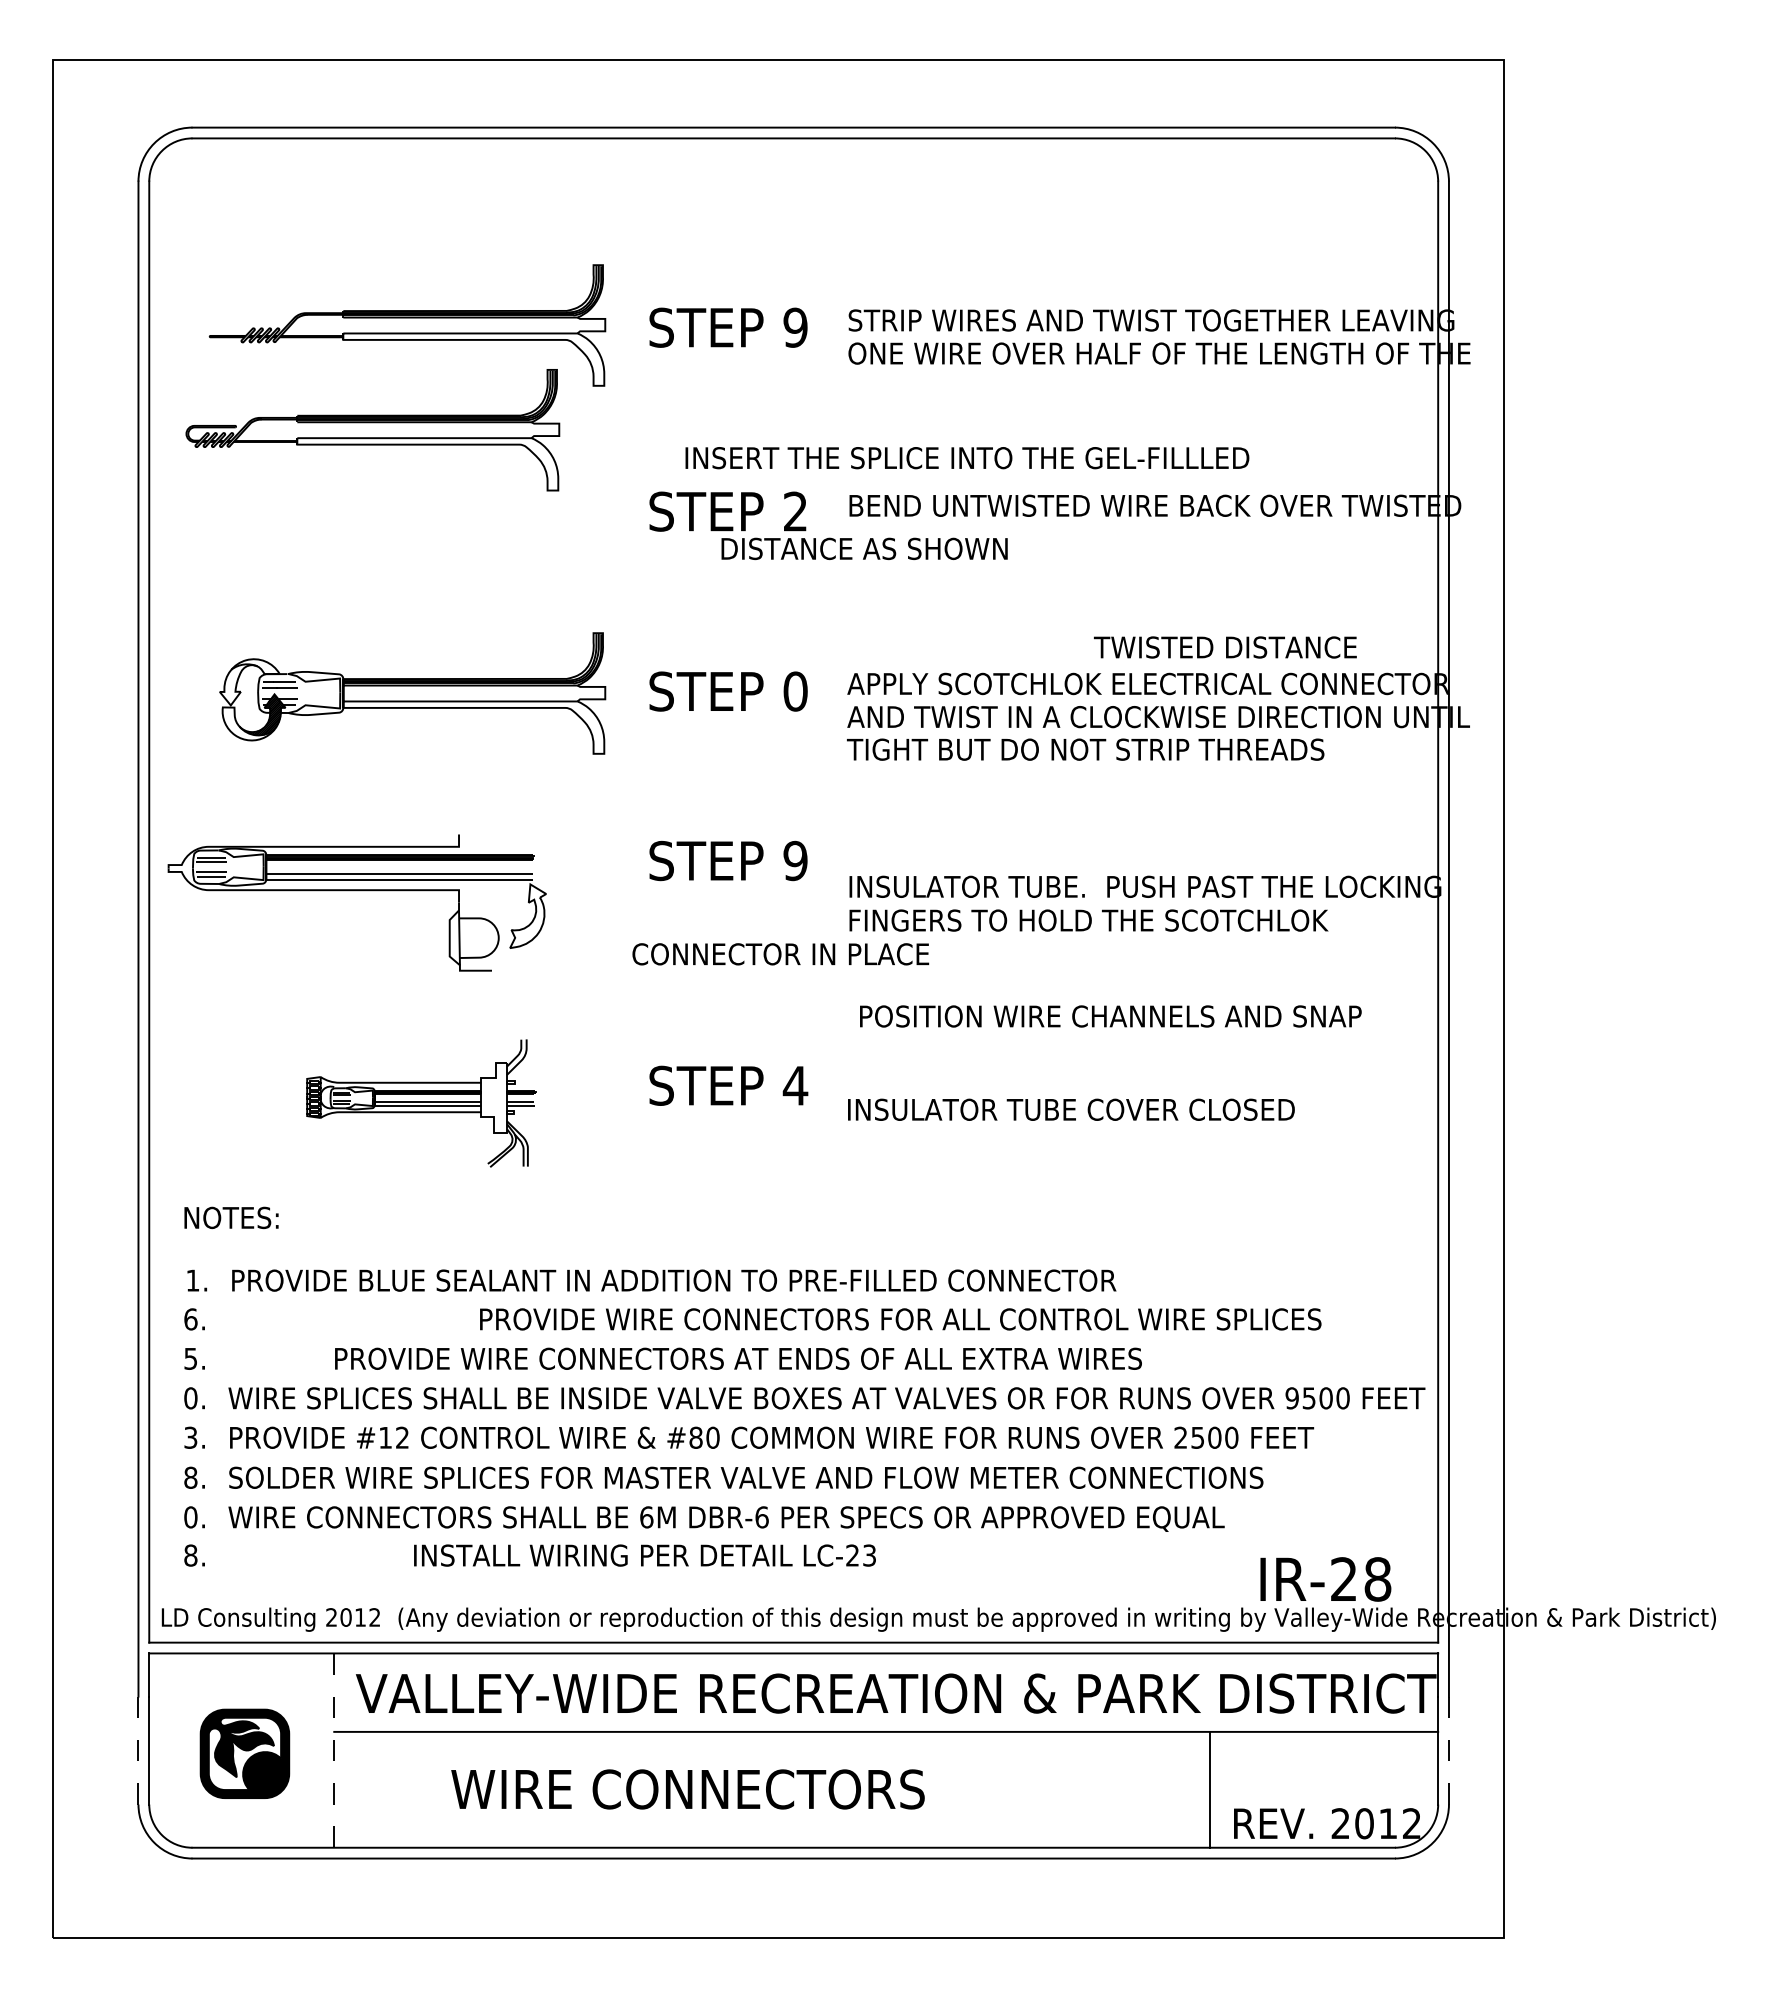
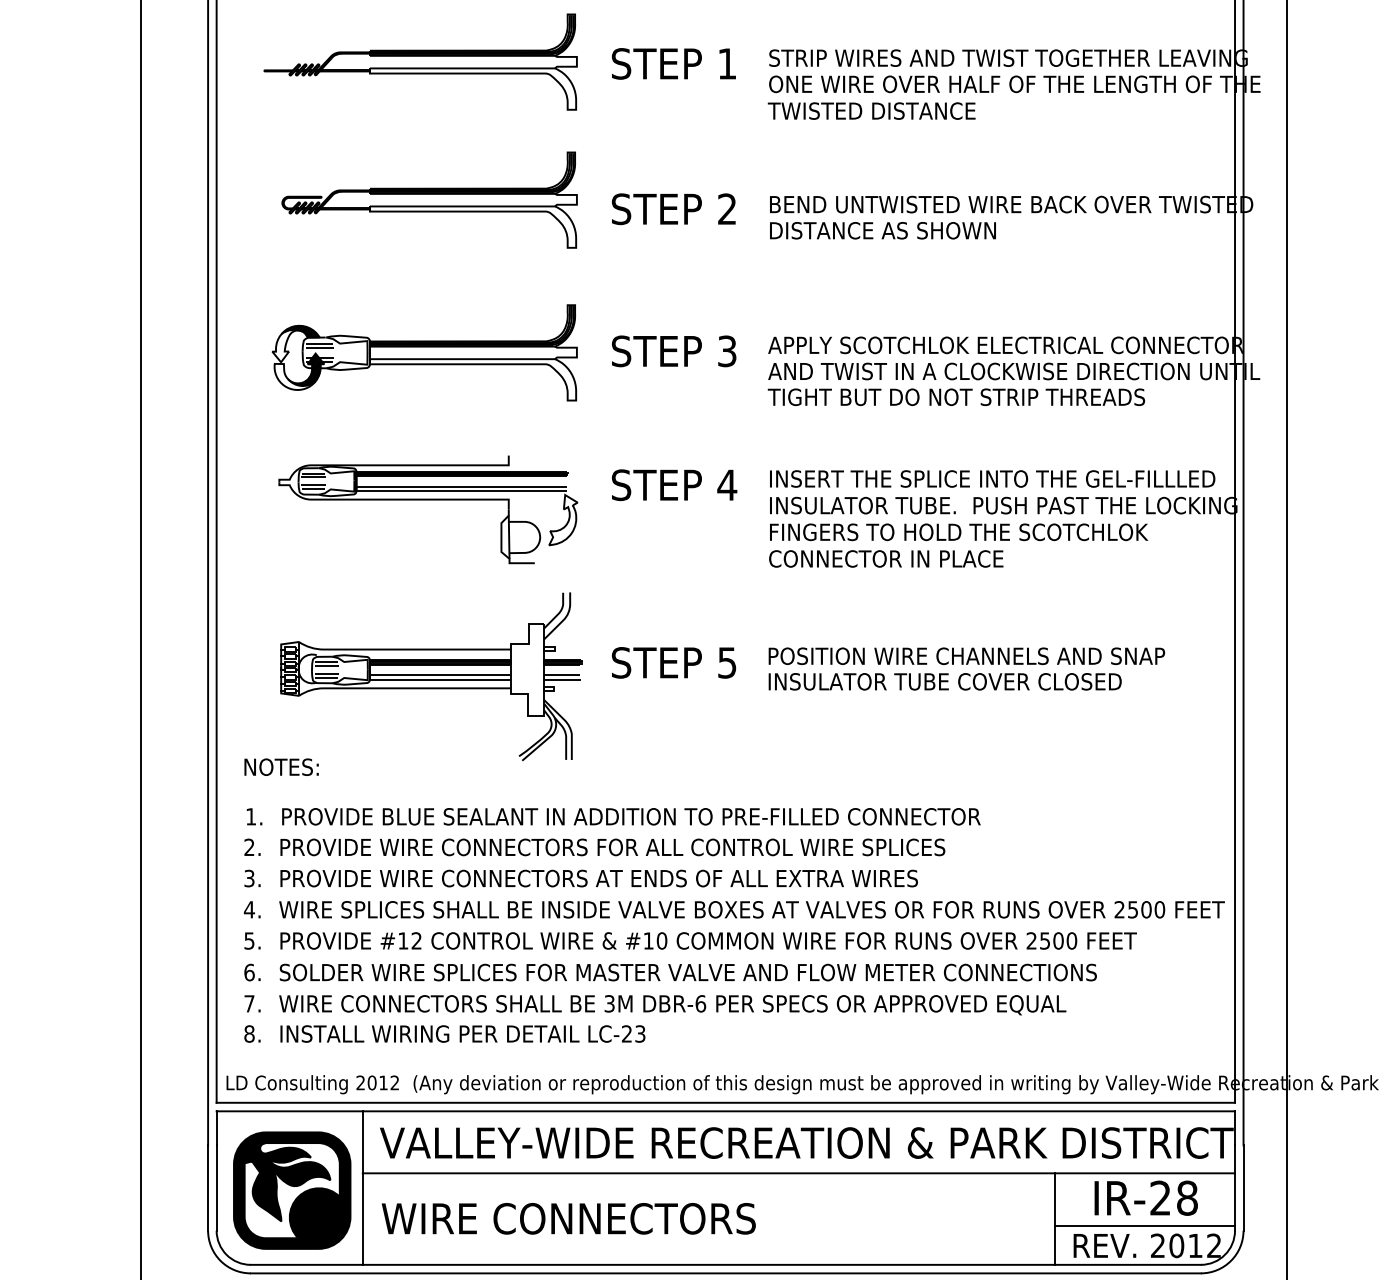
text: (795, 327) -> (727, 63), 9 -> 1
part: (372, 430) -> (429, 200), moved
text: (967, 458) -> (992, 479), moved
text: (864, 548) -> (882, 230), moved
text: (1225, 647) -> (871, 111), moved
hatch: (256, 666) -> (301, 331), added
text: (795, 691) -> (727, 351), 0 -> 3
text: (795, 860) -> (727, 484), 9 -> 4
part: (356, 891) -> (427, 500), moved
text: (780, 954) -> (886, 559), moved
text: (1110, 1016) -> (966, 656), moved
text: (795, 1085) -> (727, 662), 4 -> 5
part: (421, 1103) -> (431, 676), size x1.67
text: (190, 1319) -> (249, 847), 6. -> 2.
text: (900, 1319) -> (612, 847), moved
text: (191, 1358) -> (250, 878), 5. -> 3.
text: (738, 1358) -> (599, 878), moved
text: (190, 1398) -> (249, 909), 0. -> 4.
text: (1291, 1398) -> (1119, 909), 9500 -> 2500
text: (191, 1437) -> (250, 940), 3. -> 5.
text: (695, 1437) -> (648, 940), #80 -> #10
text: (190, 1477) -> (249, 972), 8. -> 6.
text: (190, 1517) -> (249, 1003), 0. -> 7.
text: (646, 1517) -> (609, 1003), 6M -> 3M
text: (644, 1555) -> (462, 1033), moved
text: (1325, 1579) -> (1145, 1198), moved
line: (138, 1750) -> (208, 1188), dashed -> solid
line: (334, 1750) -> (362, 1188), dashed -> solid
line: (1448, 1750) -> (1243, 1188), dashed -> solid
part: (244, 1753) -> (291, 1190), size x1.67
text: (687, 1789) -> (568, 1218), moved
line: (1323, 1798) -> (1144, 1225), added

